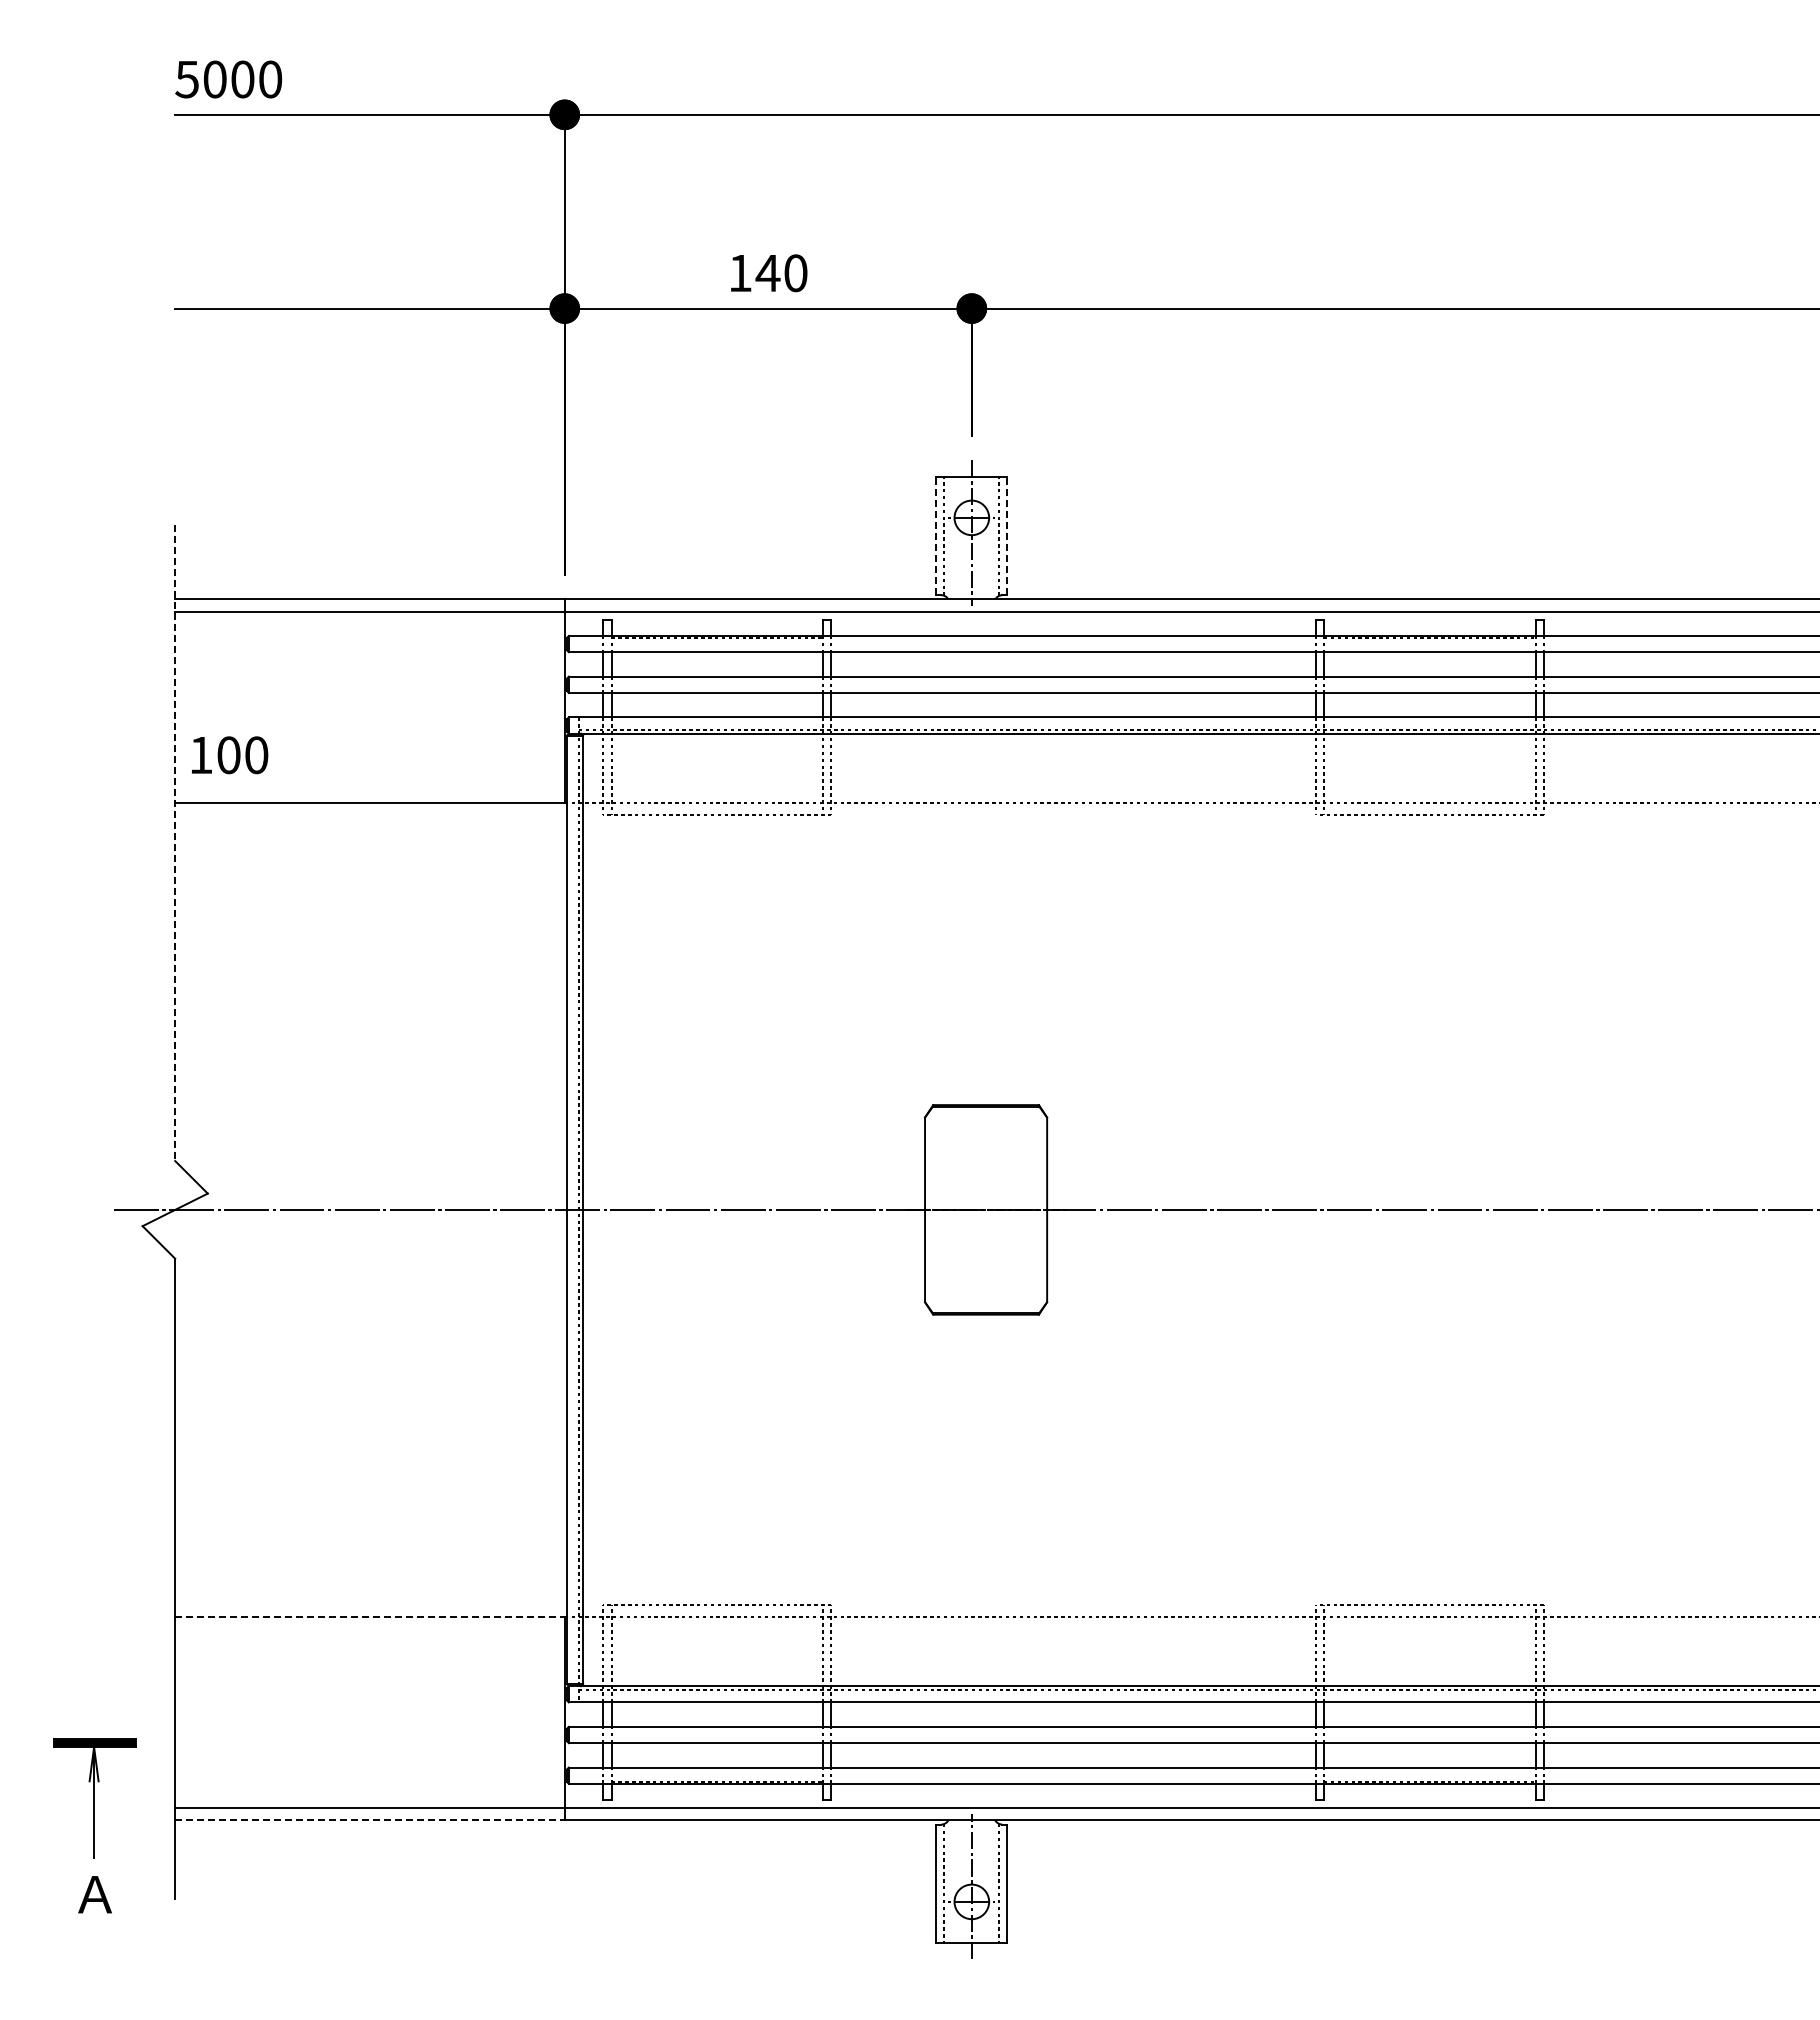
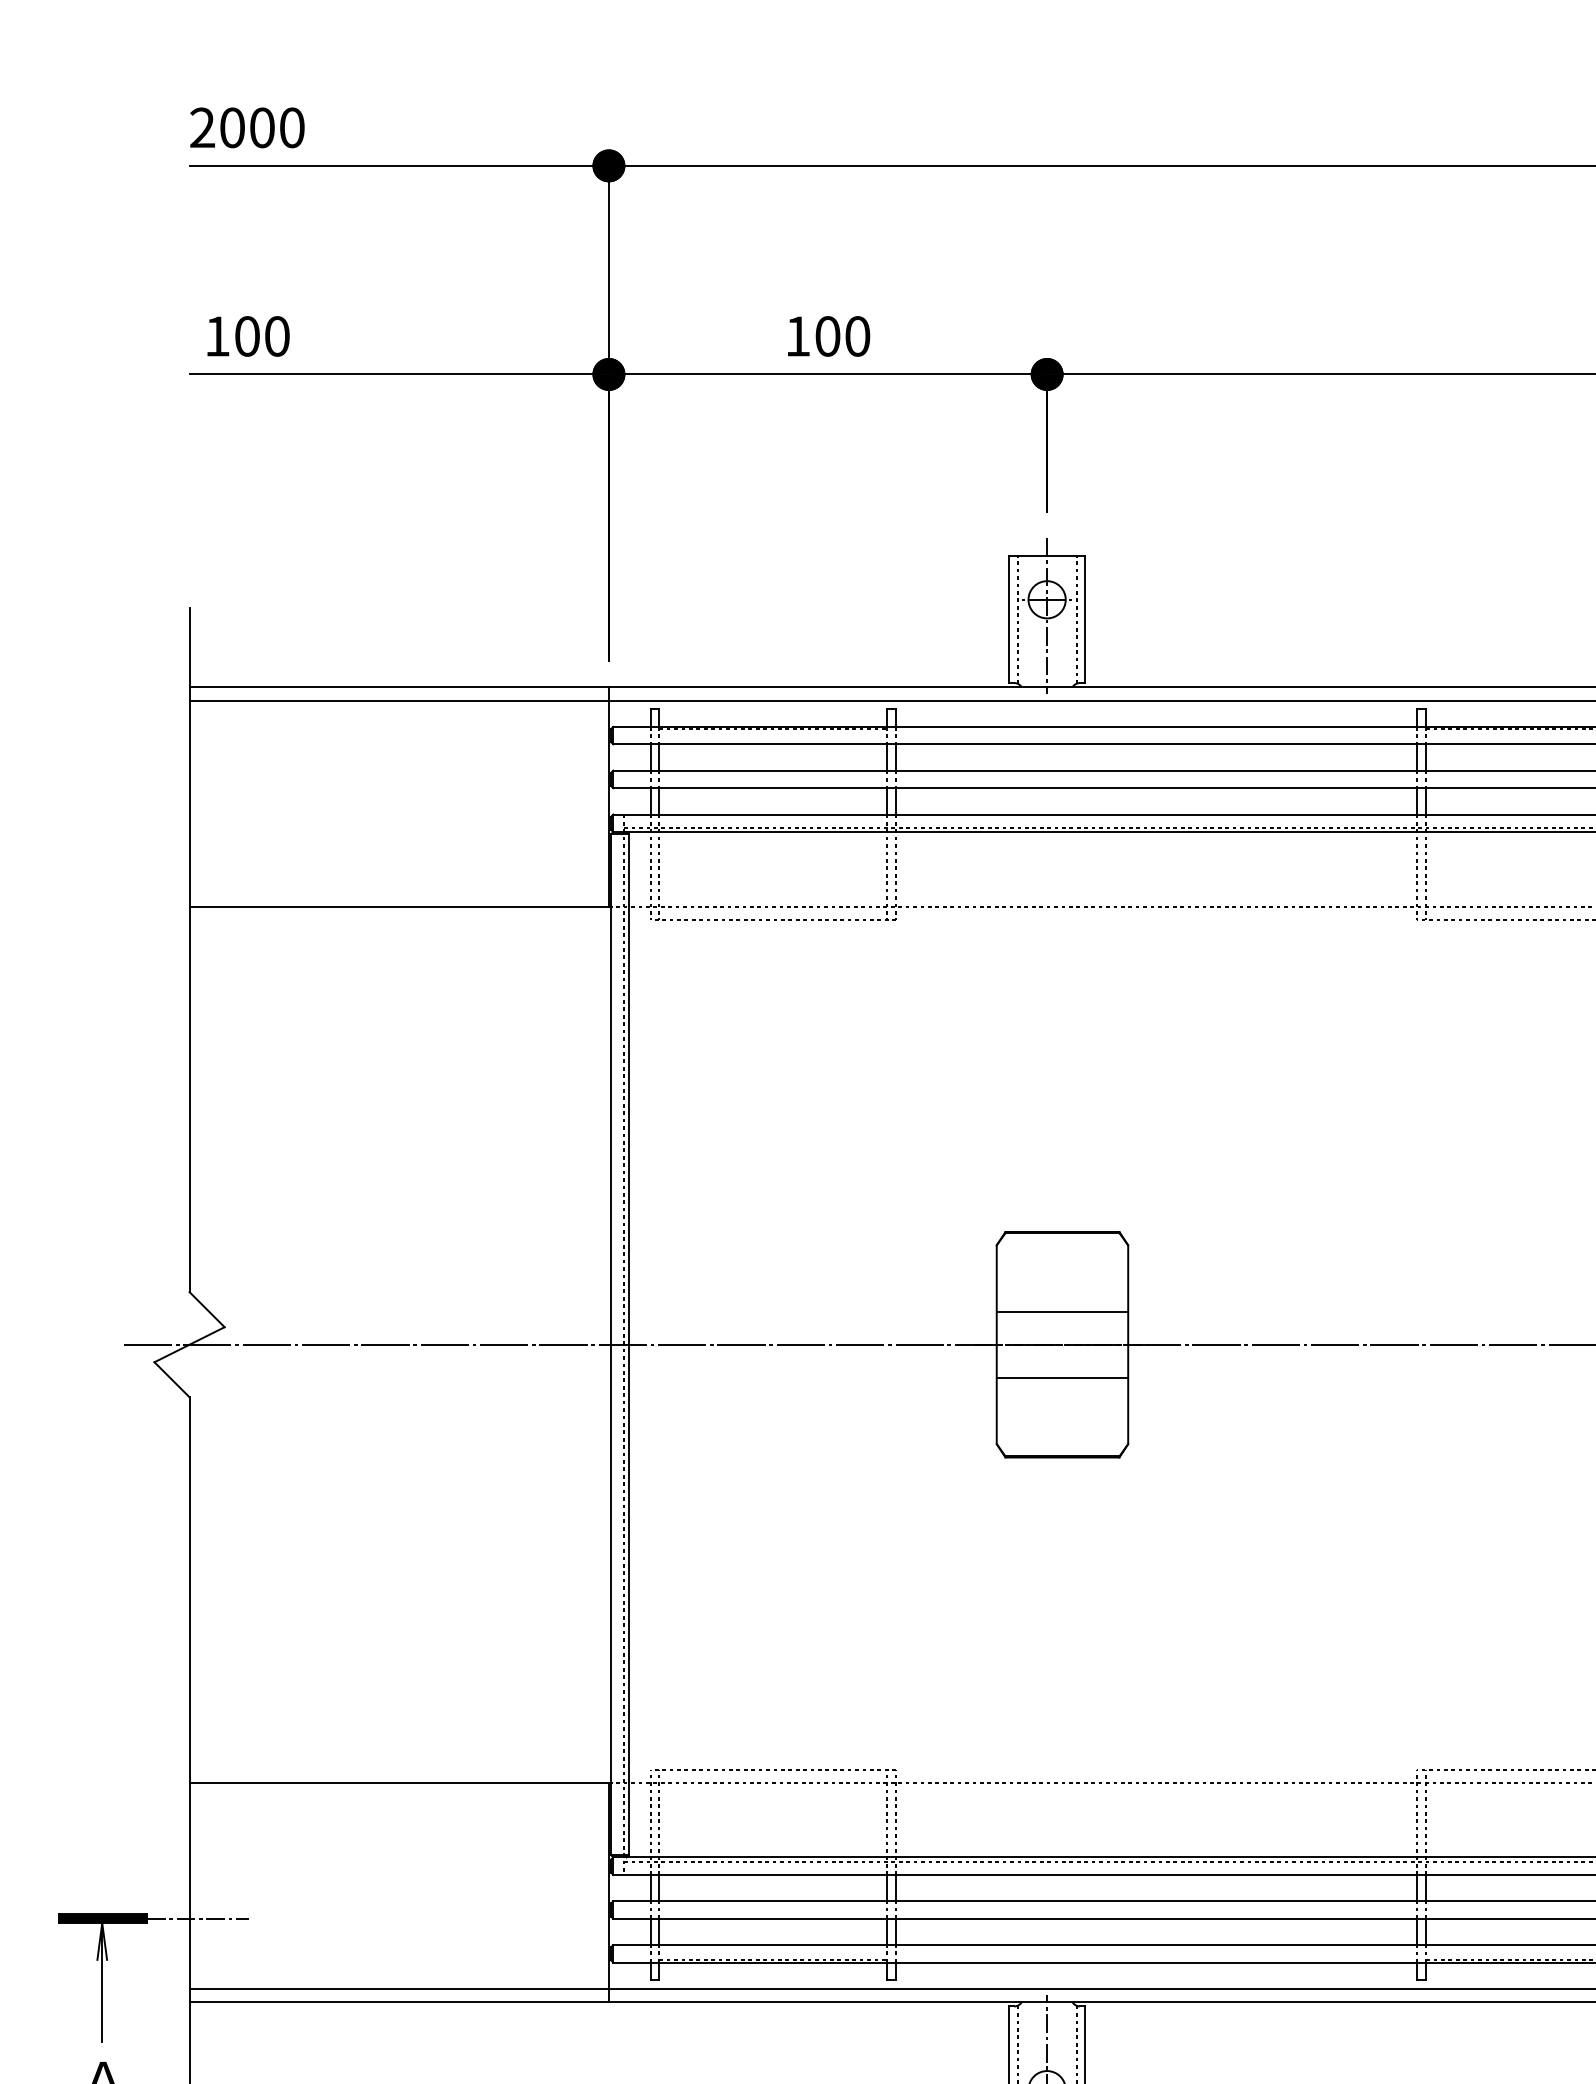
text: (186, 79) -> (201, 127), 5000 -> 2000
text: (767, 273) -> (827, 336), 140 -> 100
line: (936, 535) -> (1009, 618), dashed -> solid
line: (1007, 535) -> (1085, 618), dashed -> solid
text: (230, 755) -> (249, 336), moved
line: (175, 843) -> (189, 950), dashed -> solid
line: (986, 1179) -> (1062, 1312), added
line: (986, 1240) -> (1062, 1377), added
line: (371, 1616) -> (400, 1782), dashed -> solid
line: (182, 1743) -> (197, 1919), added
line: (370, 1820) -> (399, 2002), dashed -> solid

